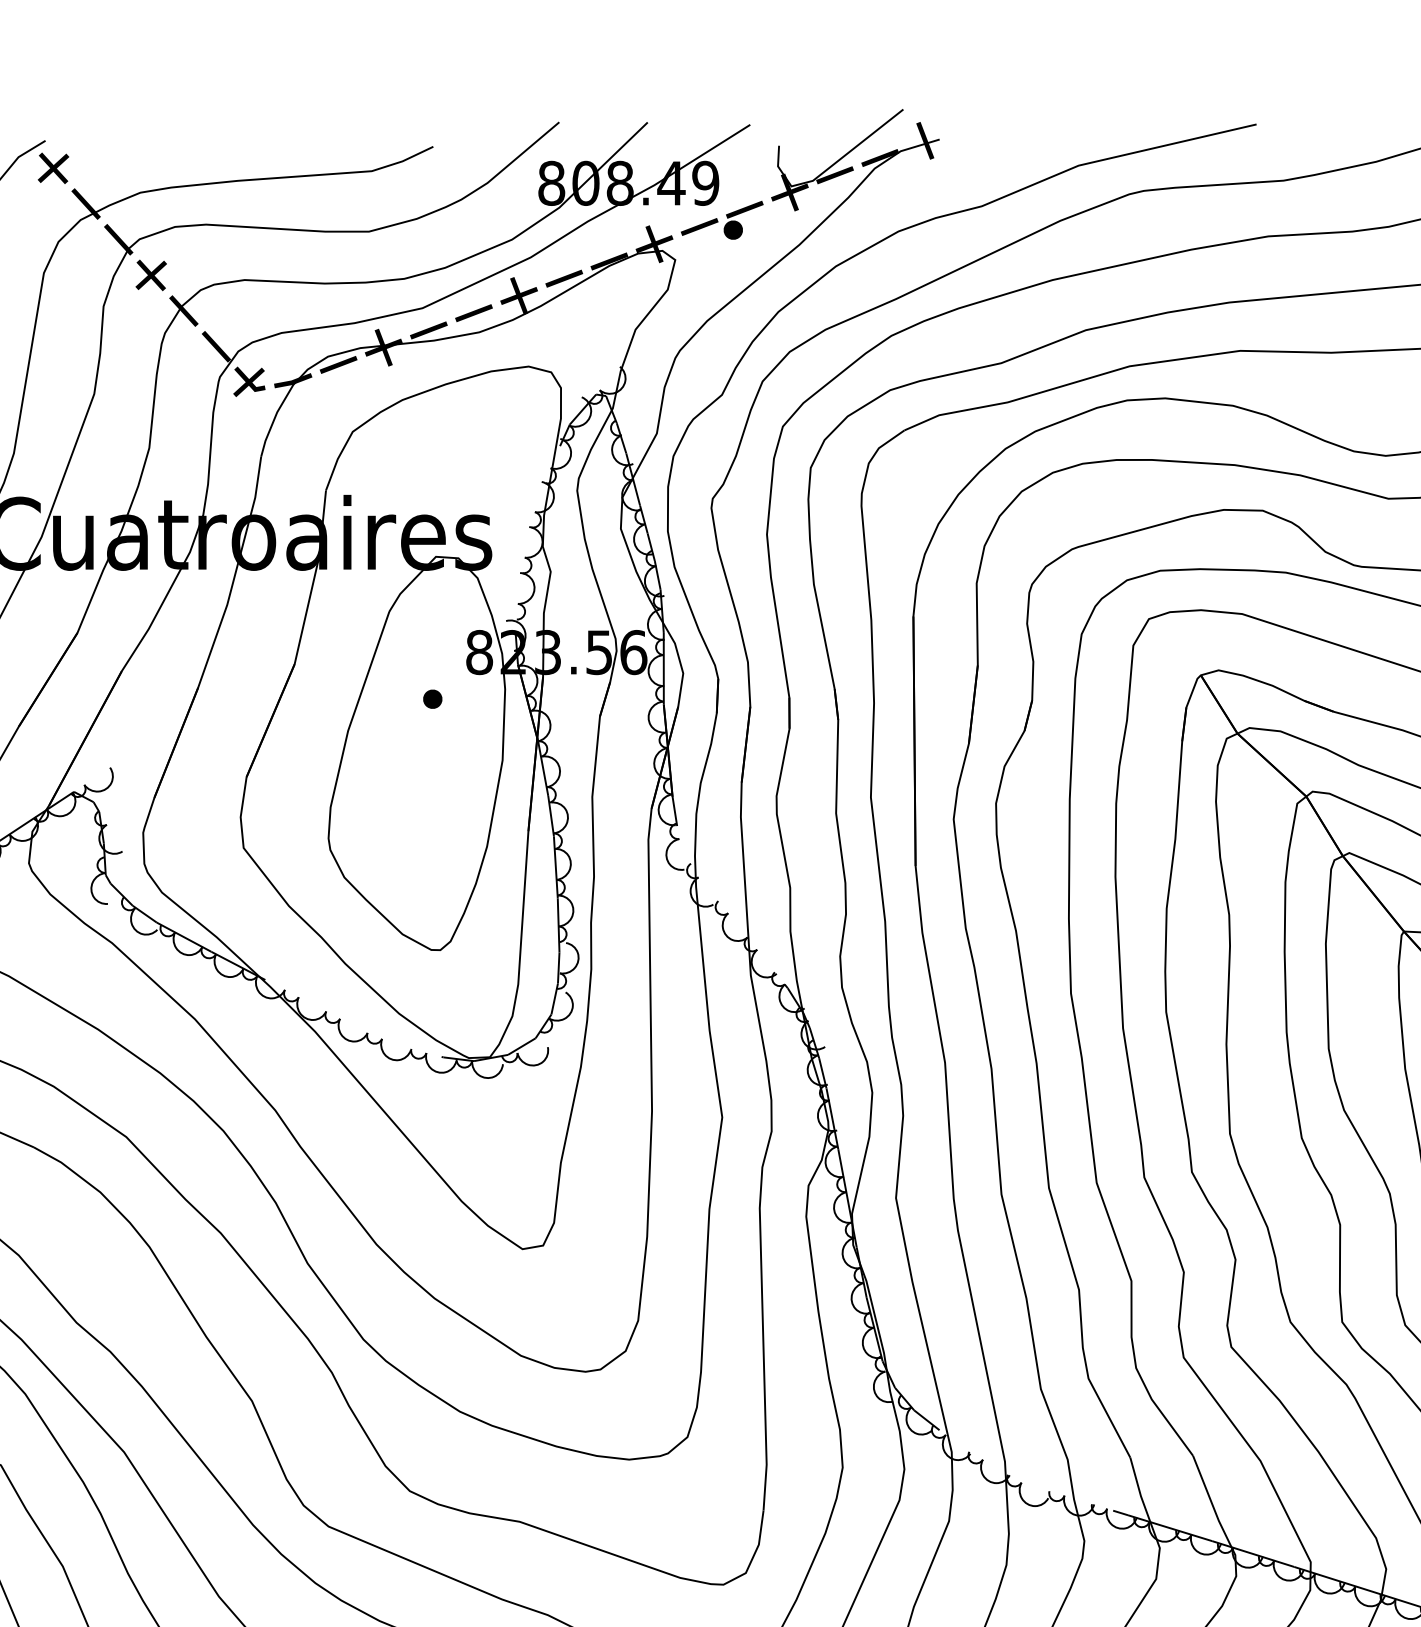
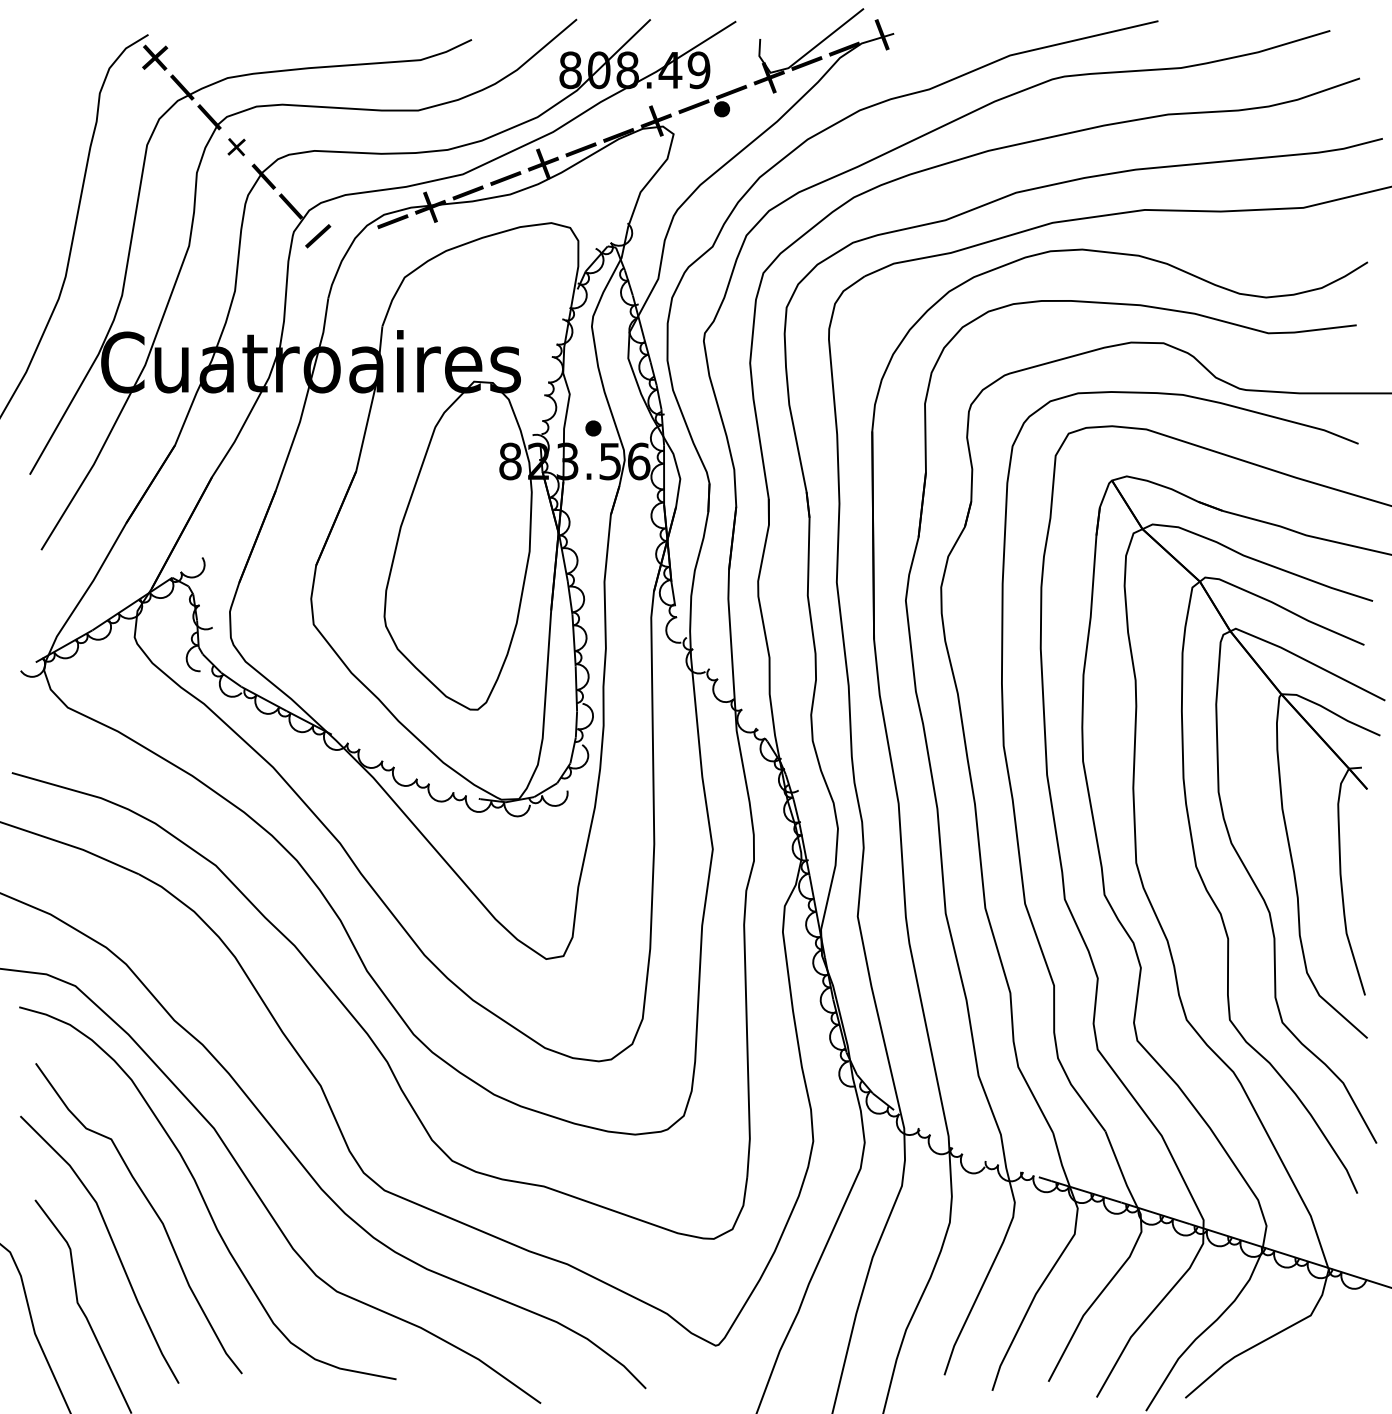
part: (151, 275) -> (236, 147), size x0.7
fill: (249, 379) -> (318, 233), removed
fill: (293, 380) -> (355, 234), removed
part: (432, 699) -> (593, 428), moved

